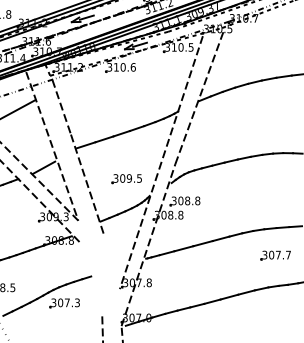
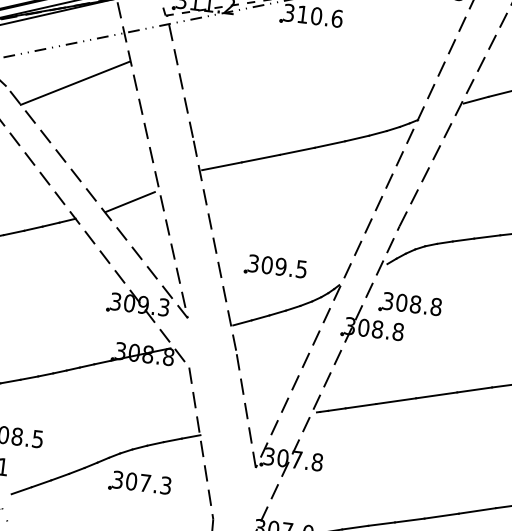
part: (126, 179) -> (274, 268), moved
line: (111, 261) -> (245, 409), added
line: (91, 280) -> (200, 443), added

